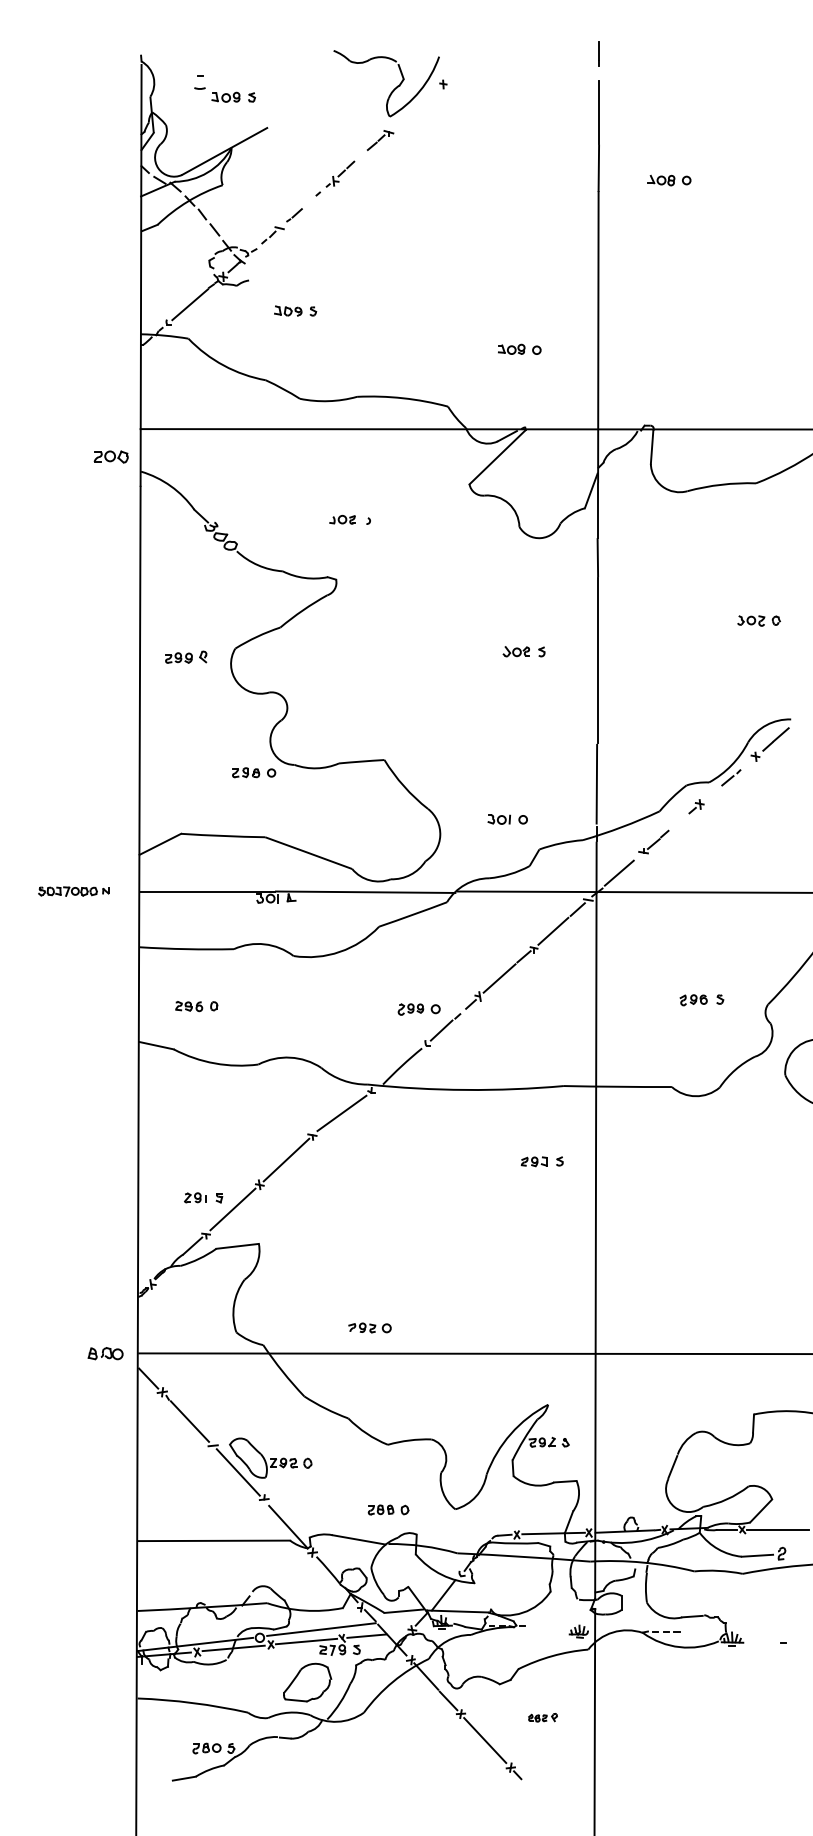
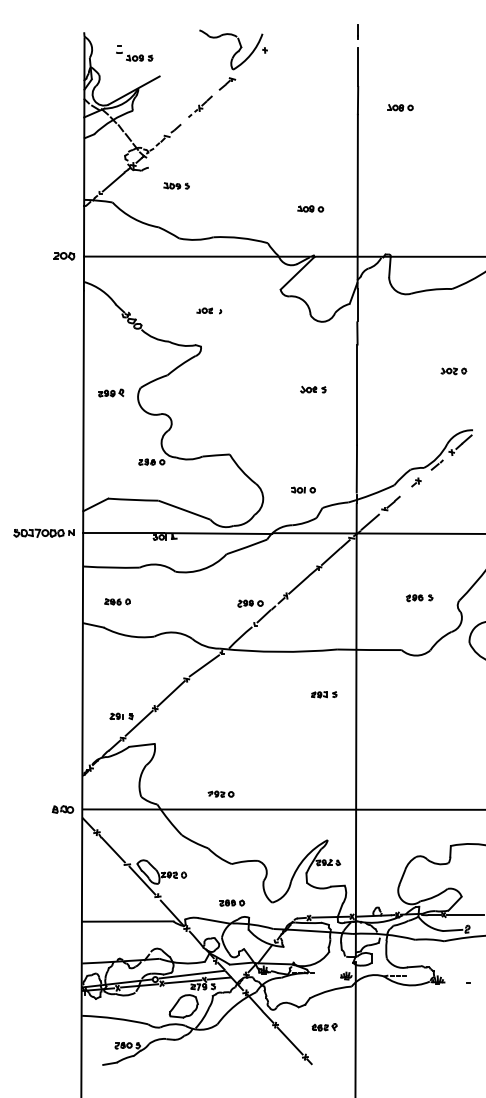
part: (111, 457) -> (64, 256), moved
part: (72, 890) -> (43, 532), size x1.43
part: (542, 1718) -> (324, 1027), size x1.43

